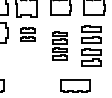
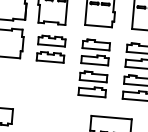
part: (27, 34) -> (50, 48), size x1.43
part: (59, 45) -> (93, 67), size x1.43

